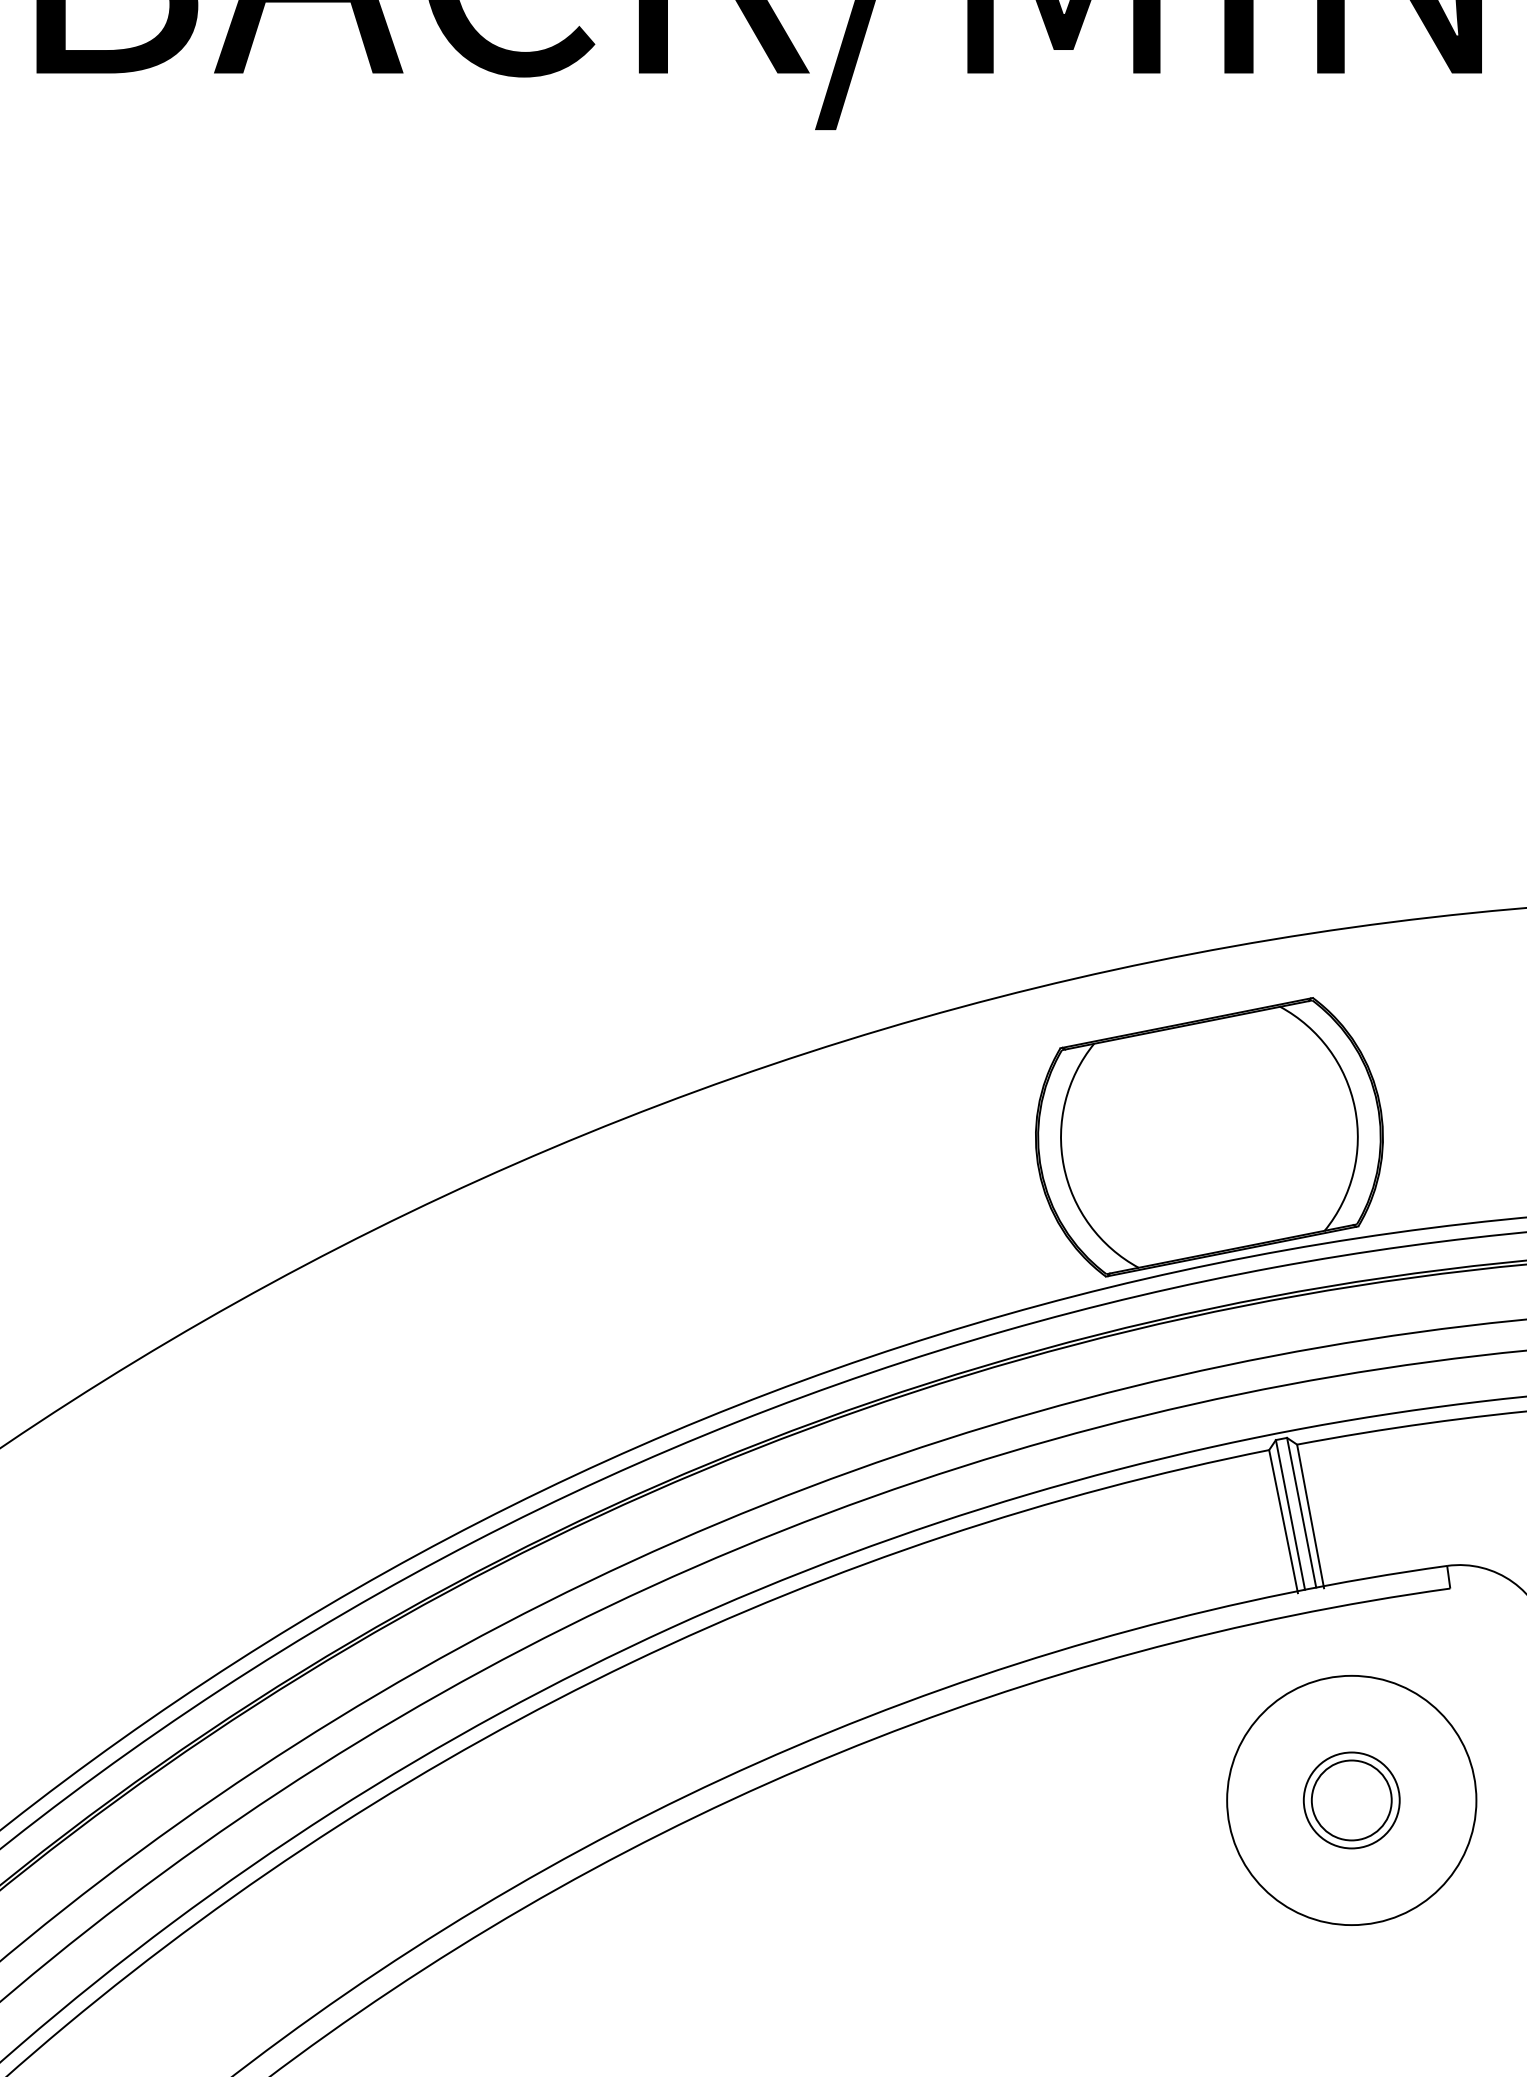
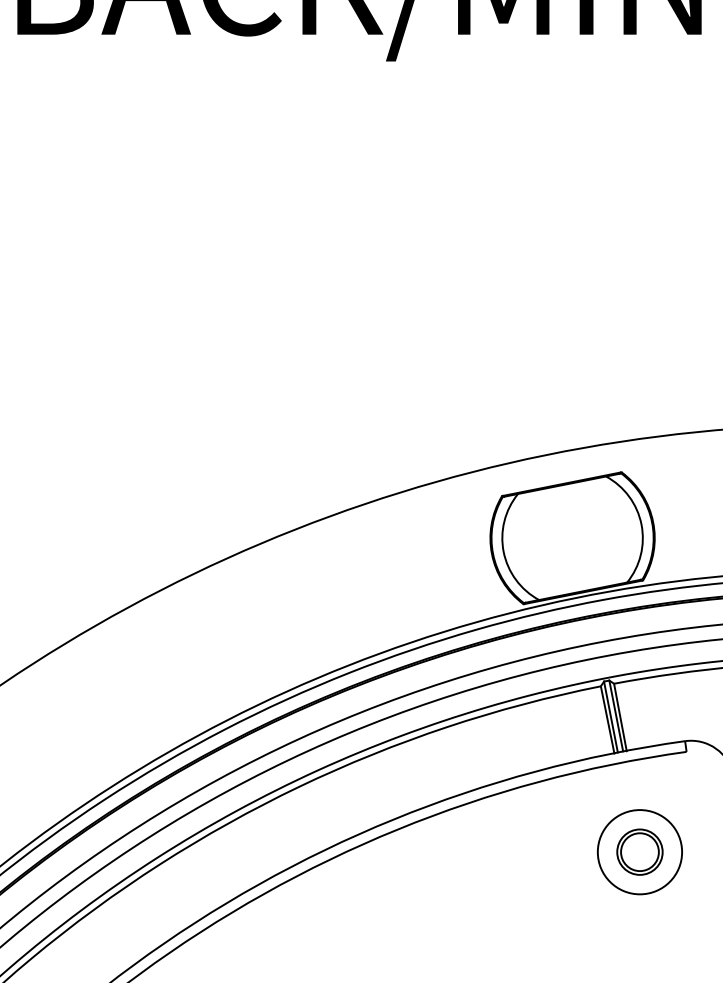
circle: (1350, 1801) -> (639, 852), size x0.71

